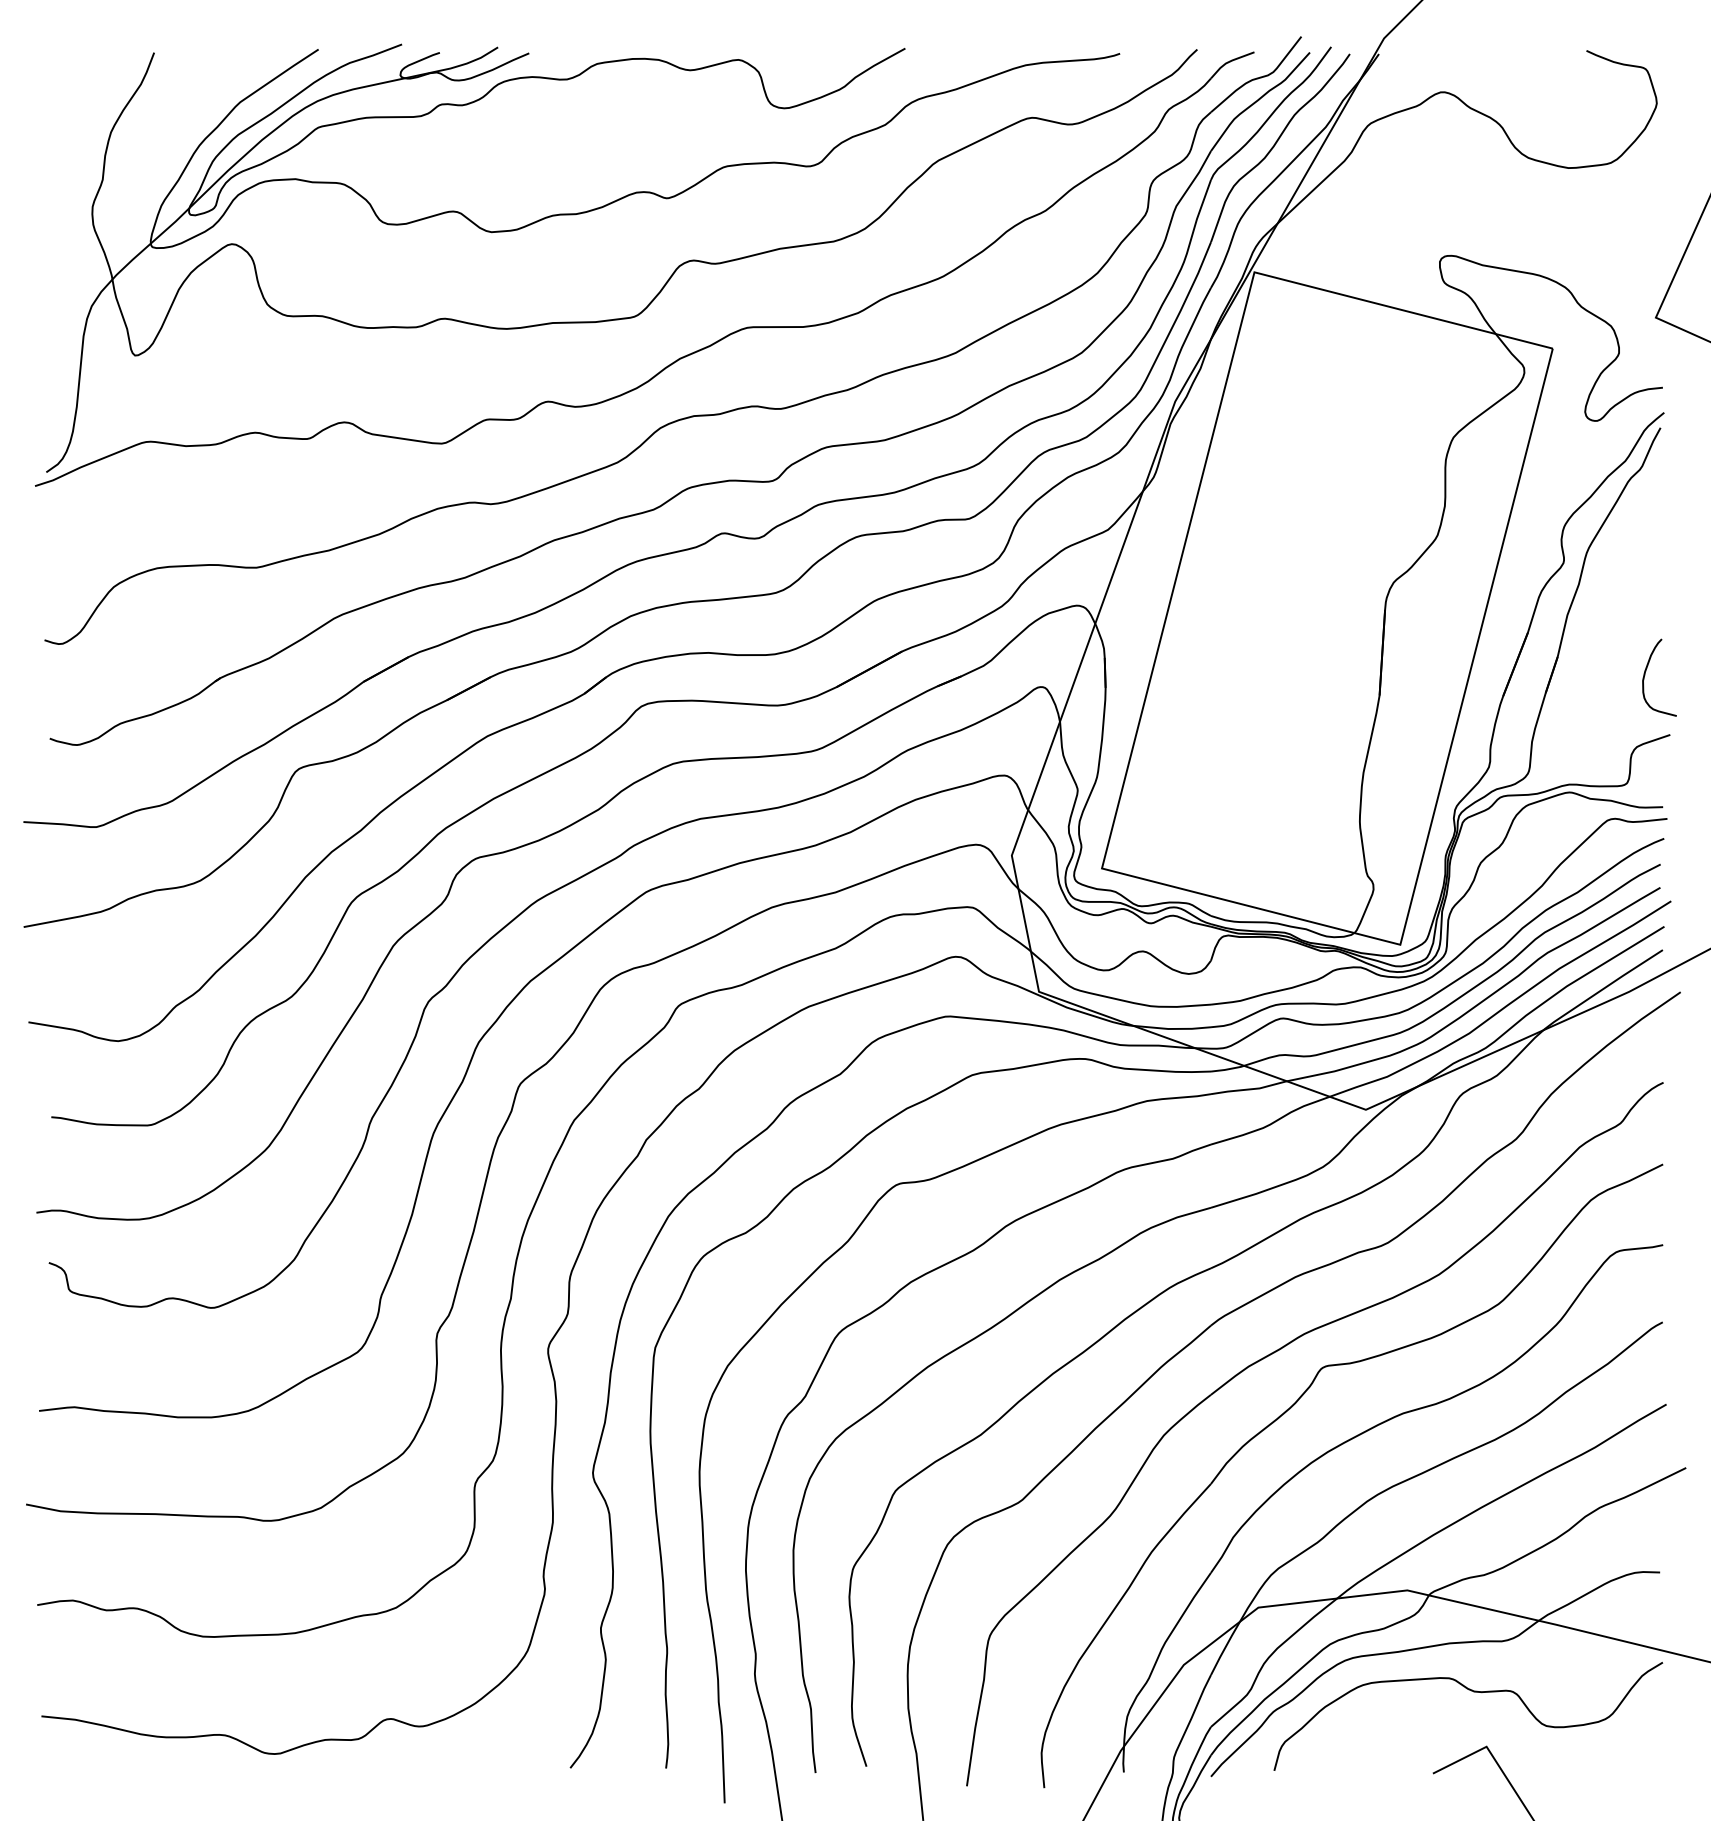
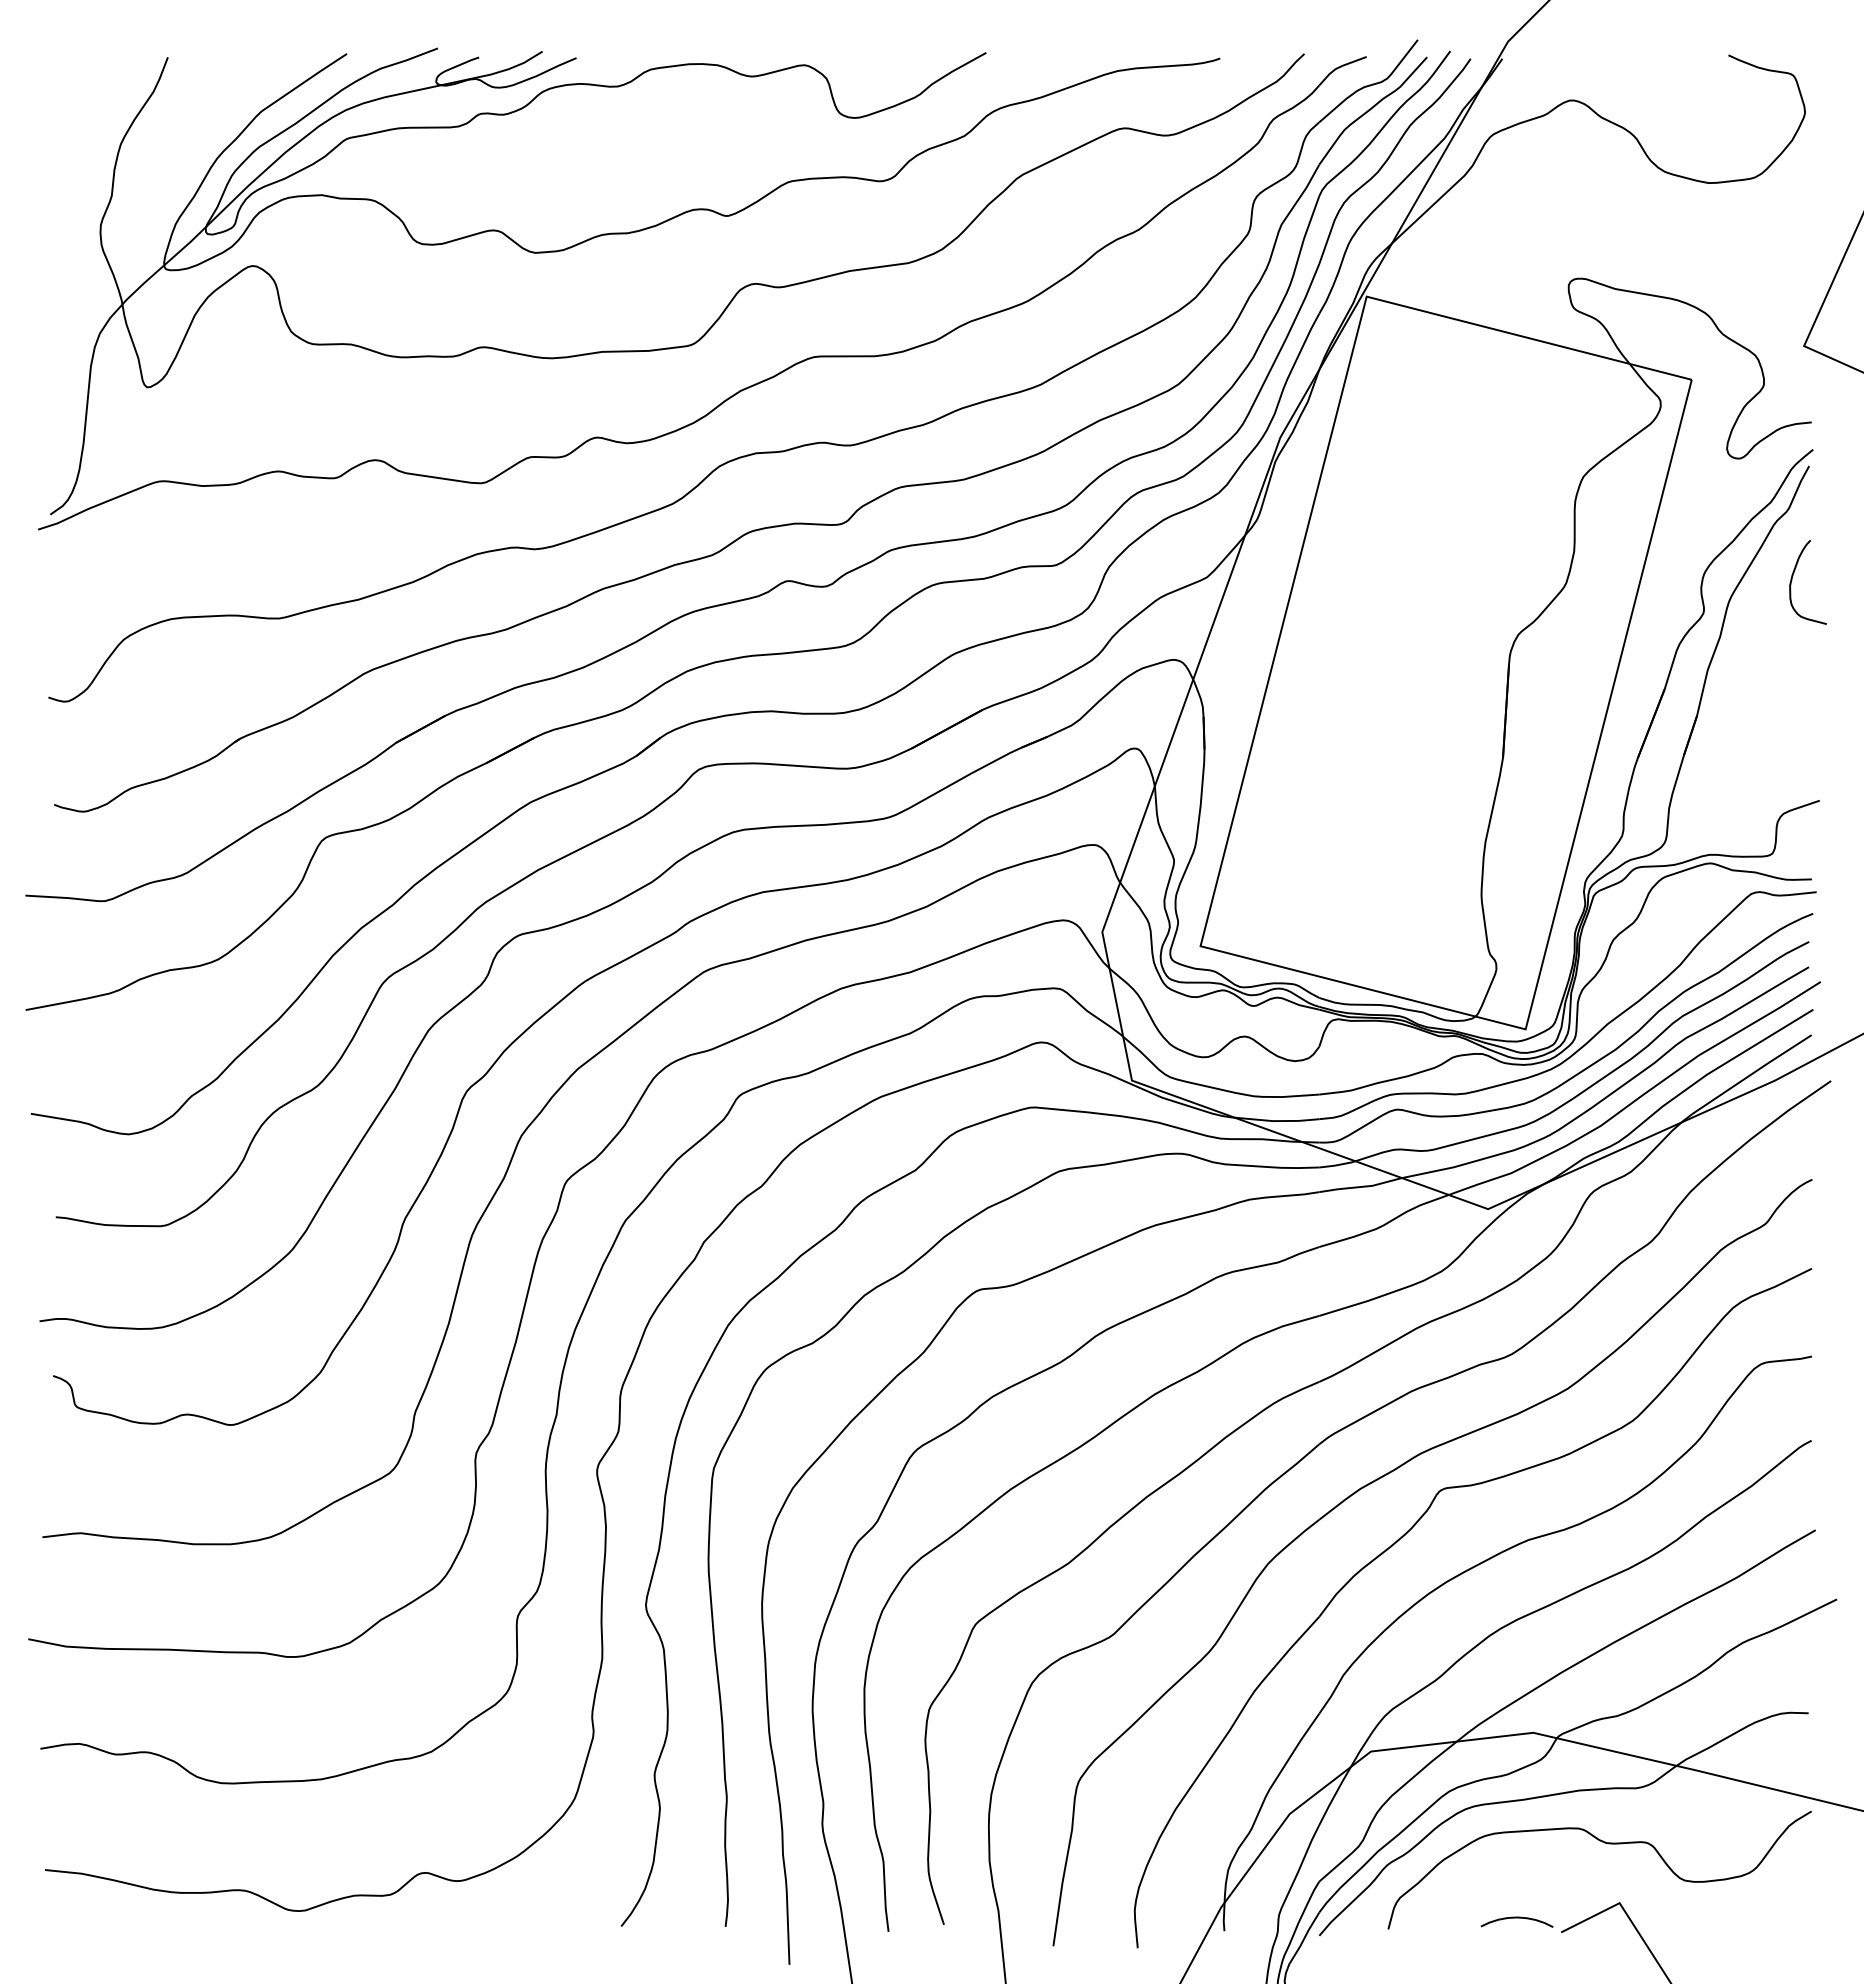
curve: (1645, 676) -> (1792, 580), moved
curve: (1391, 1760) -> (1516, 1918), added

